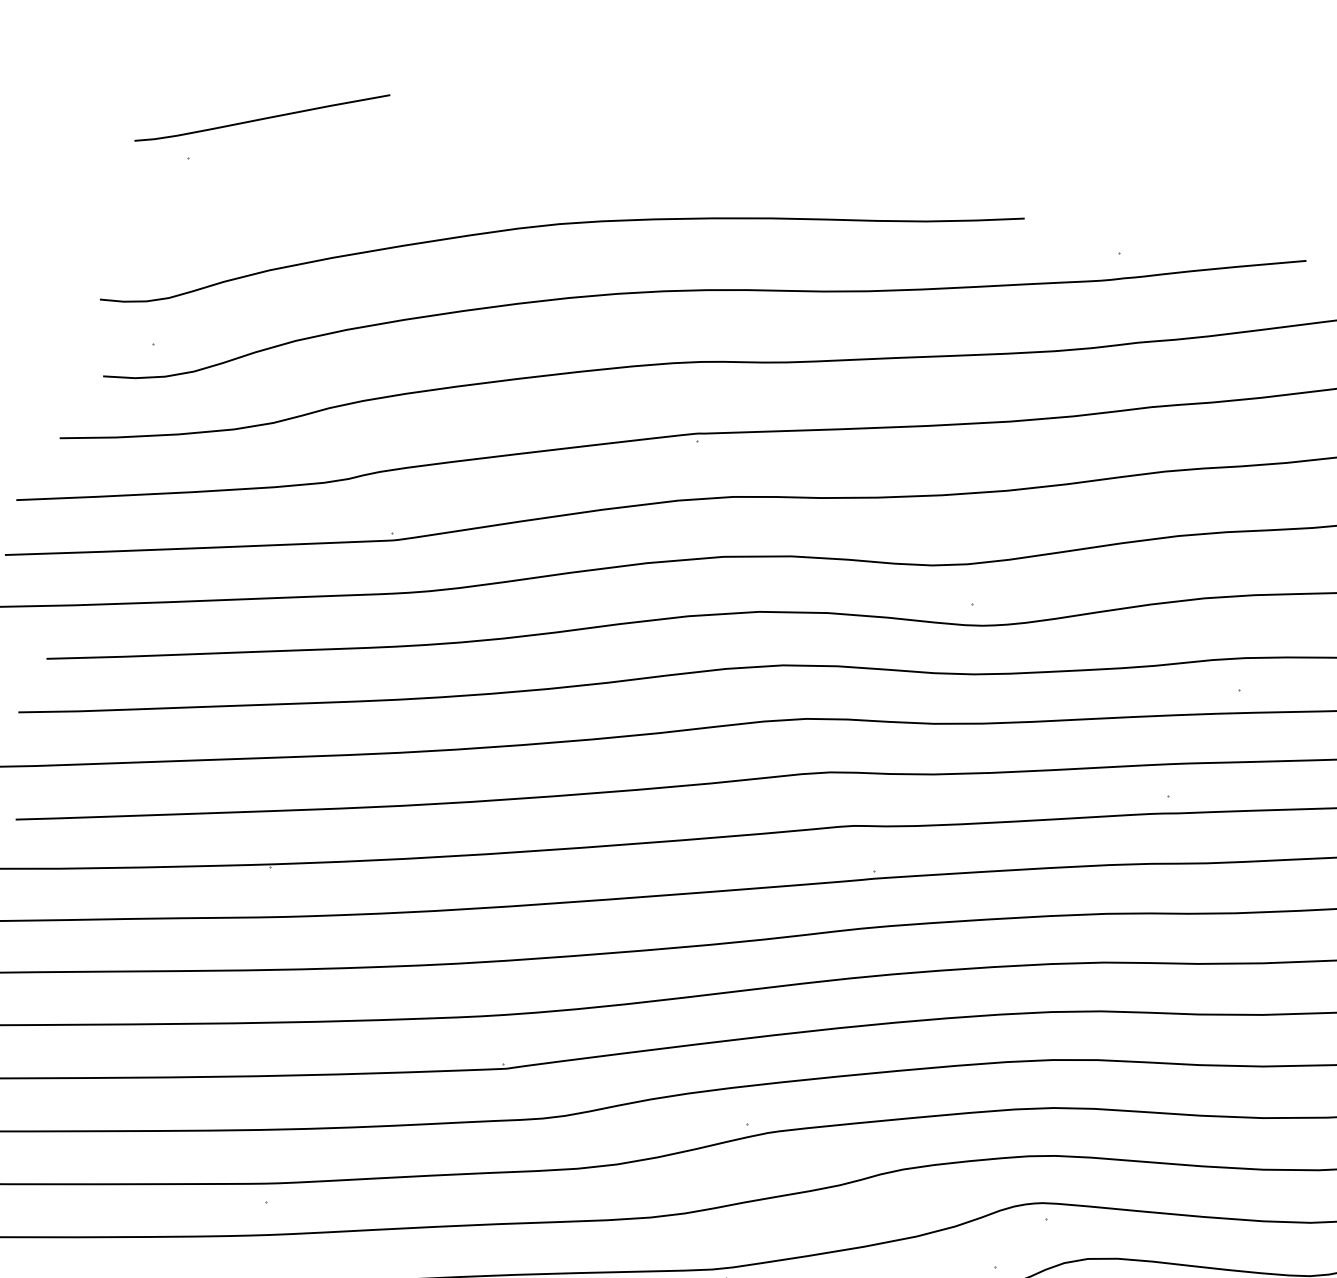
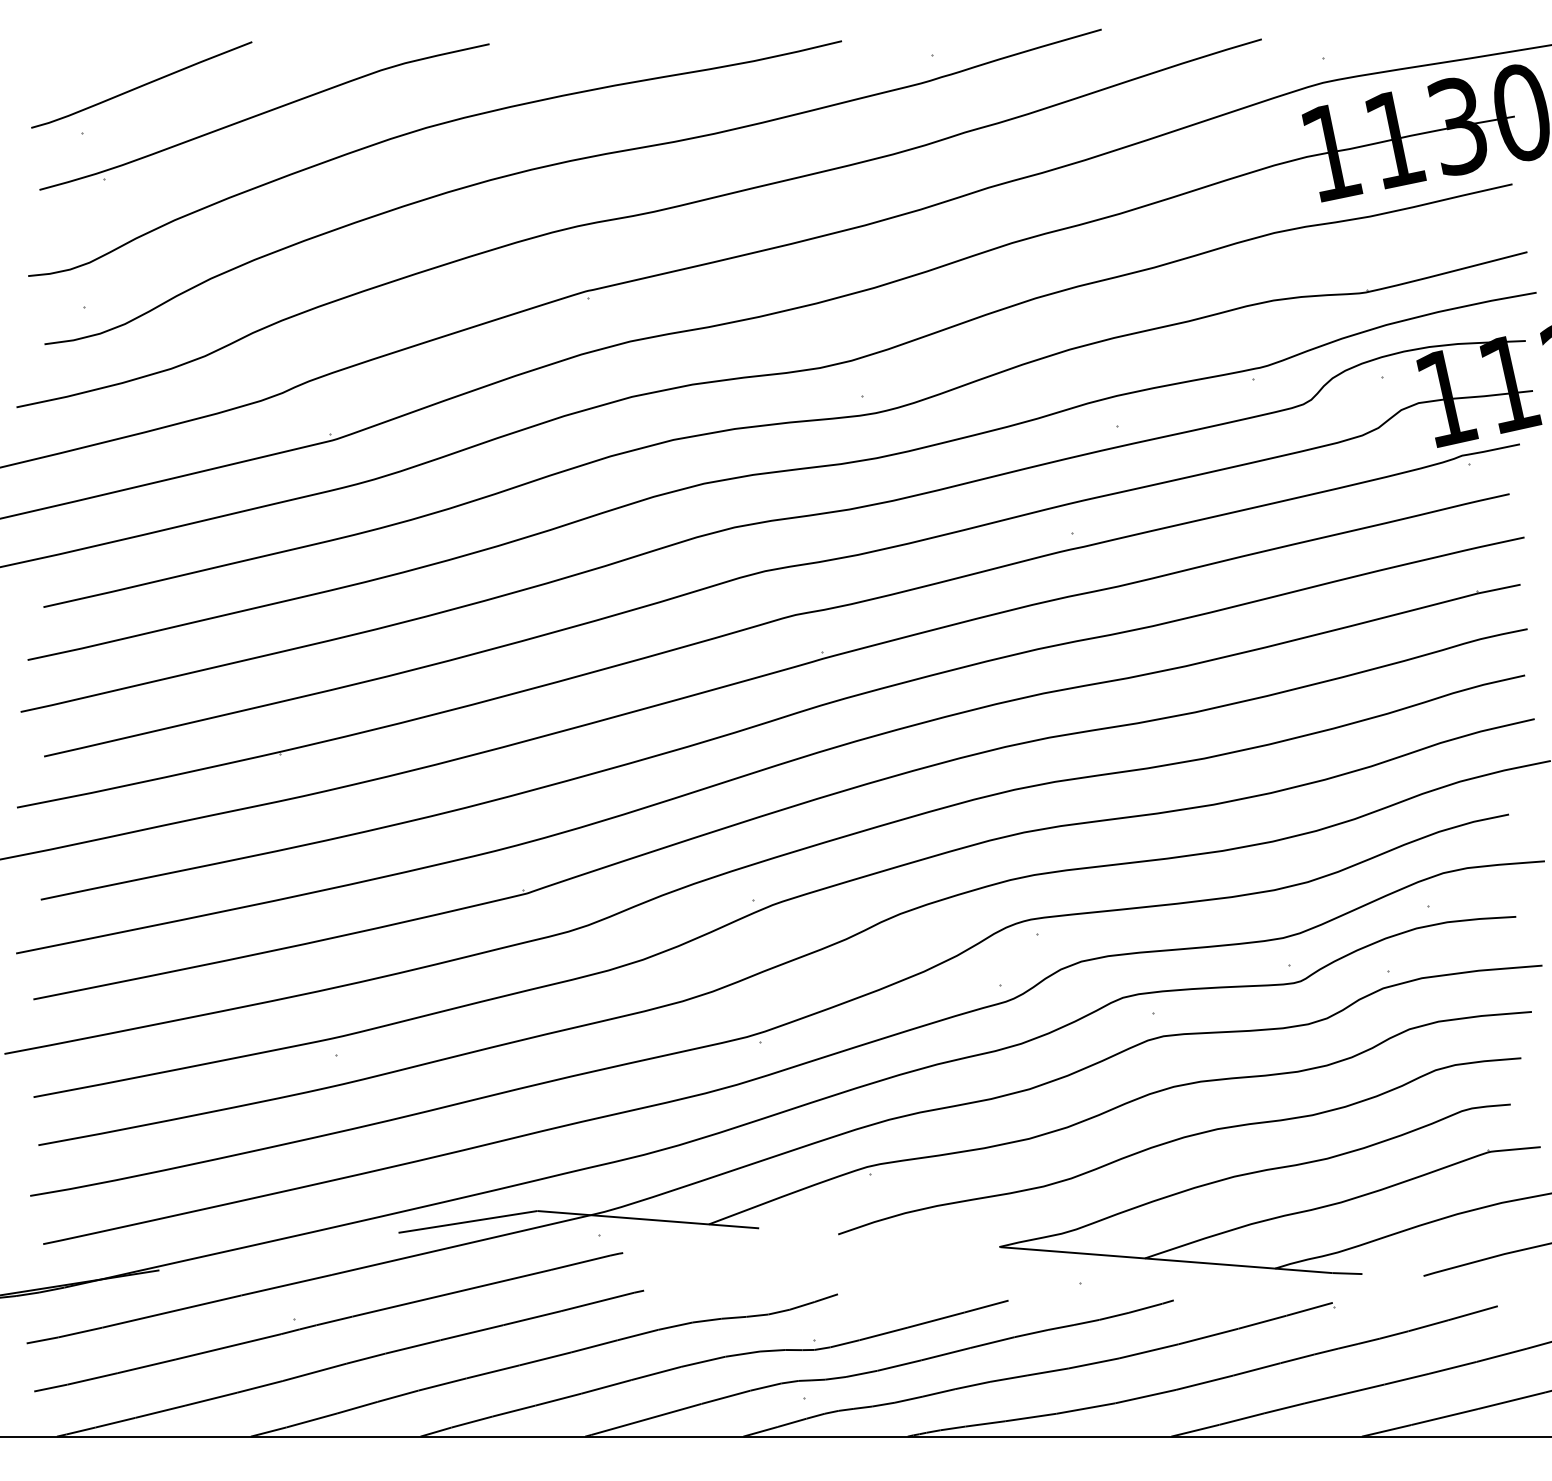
part: (387, 177) -> (264, 116), added

